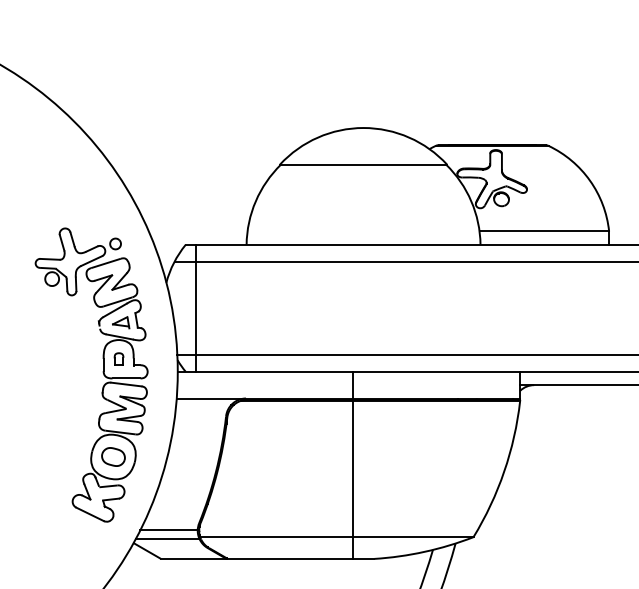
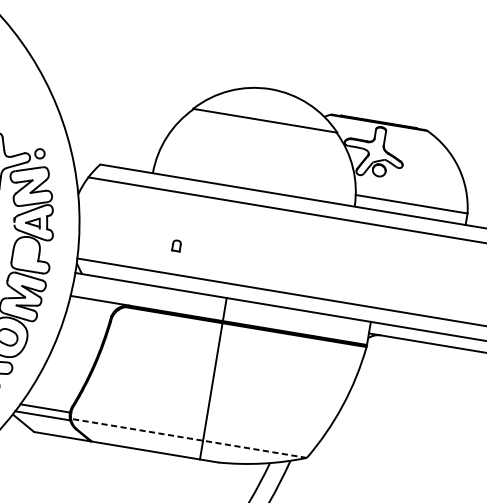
line: (196, 307) -> (100, 220), removed
part: (118, 358) -> (176, 245), moved
line: (336, 537) -> (188, 438), solid -> dashed

